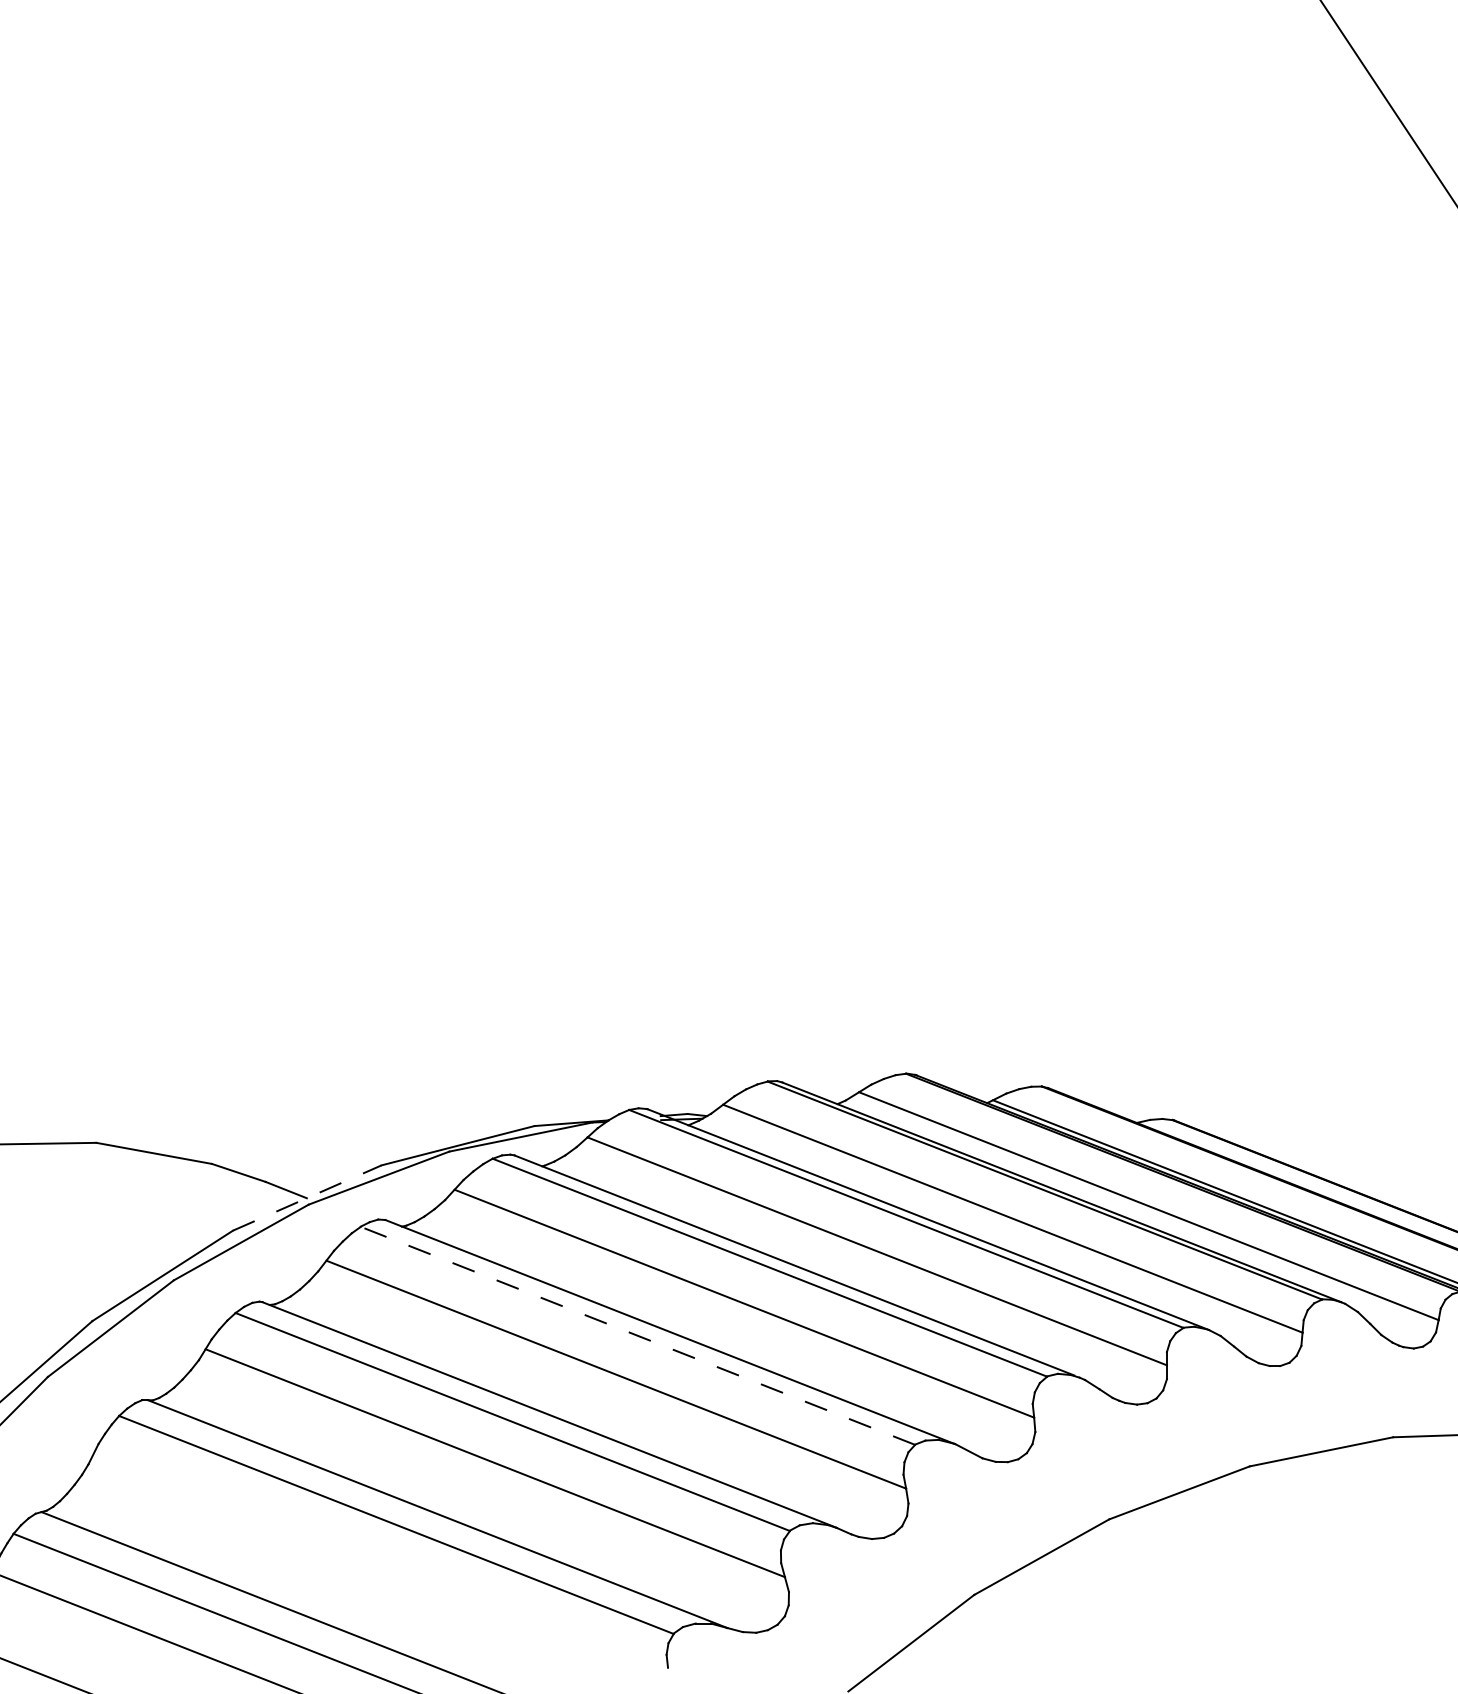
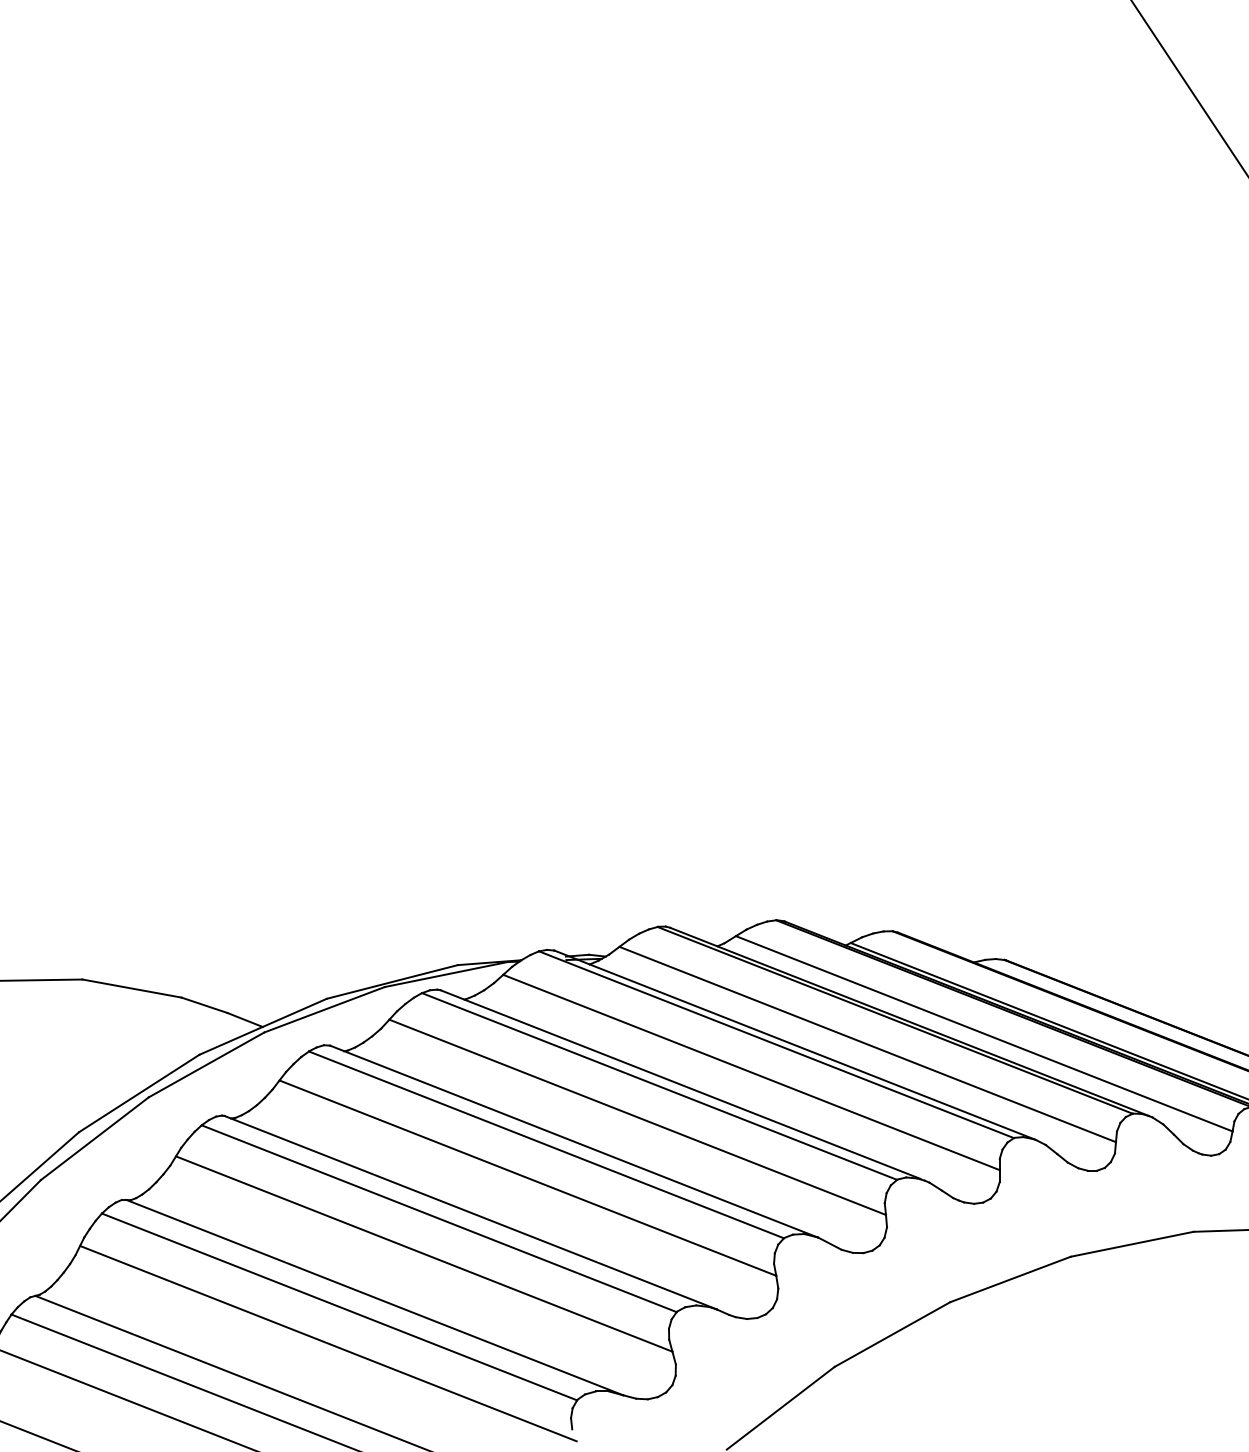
line: (307, 1197) -> (263, 1026), dashed -> solid
line: (637, 1335) -> (546, 1144), dashed -> solid
line: (383, 1567) -> (328, 1343), added

